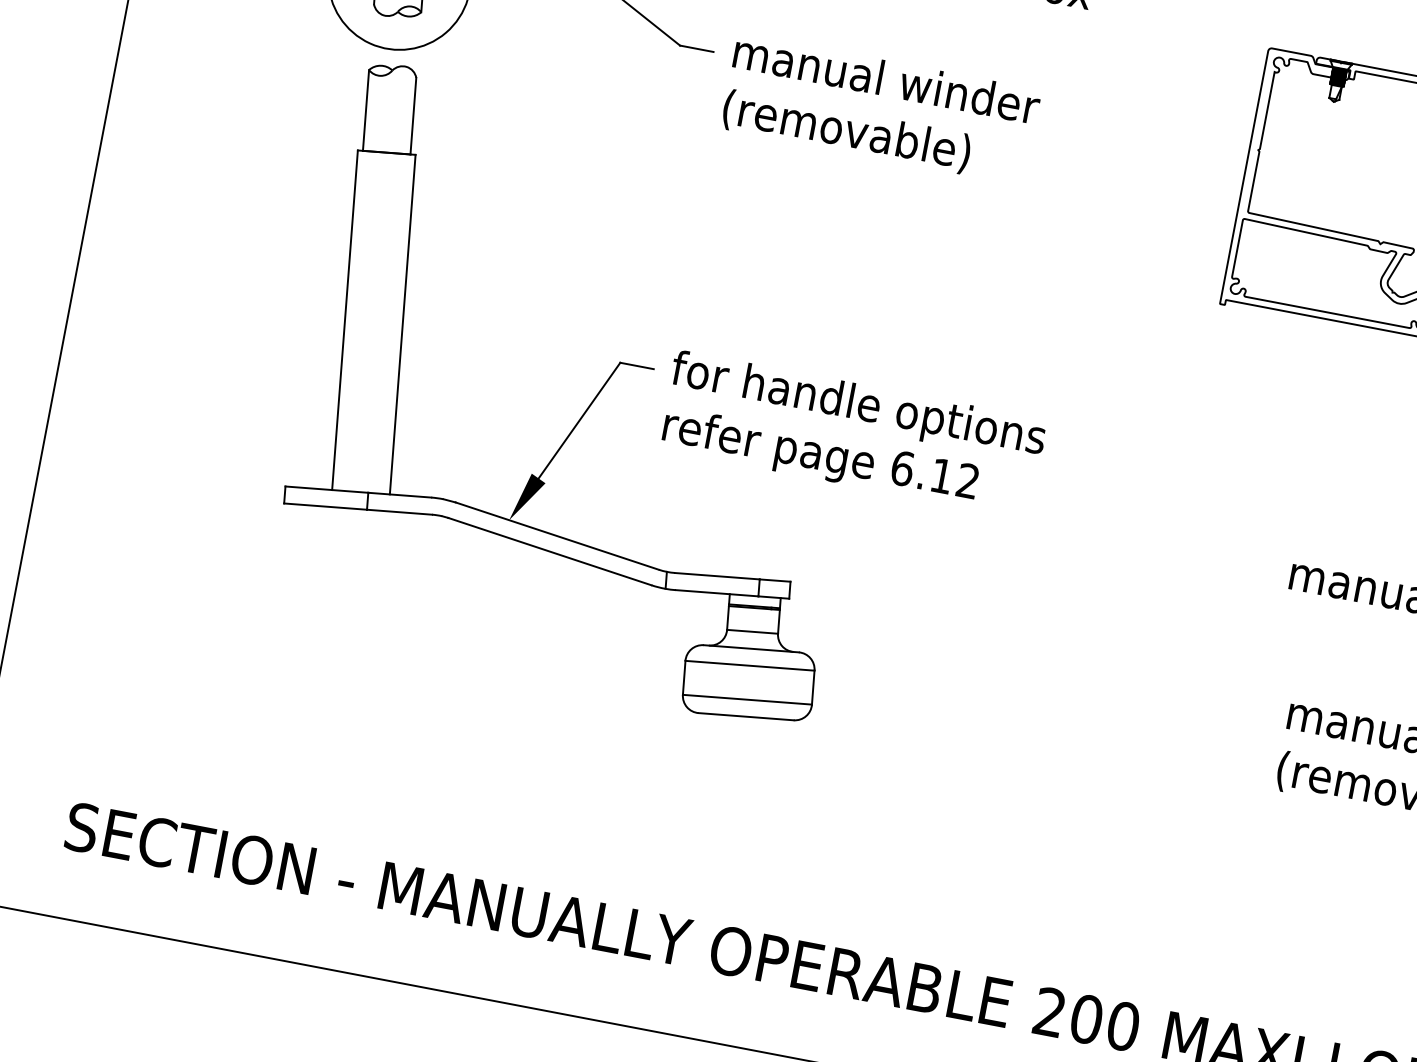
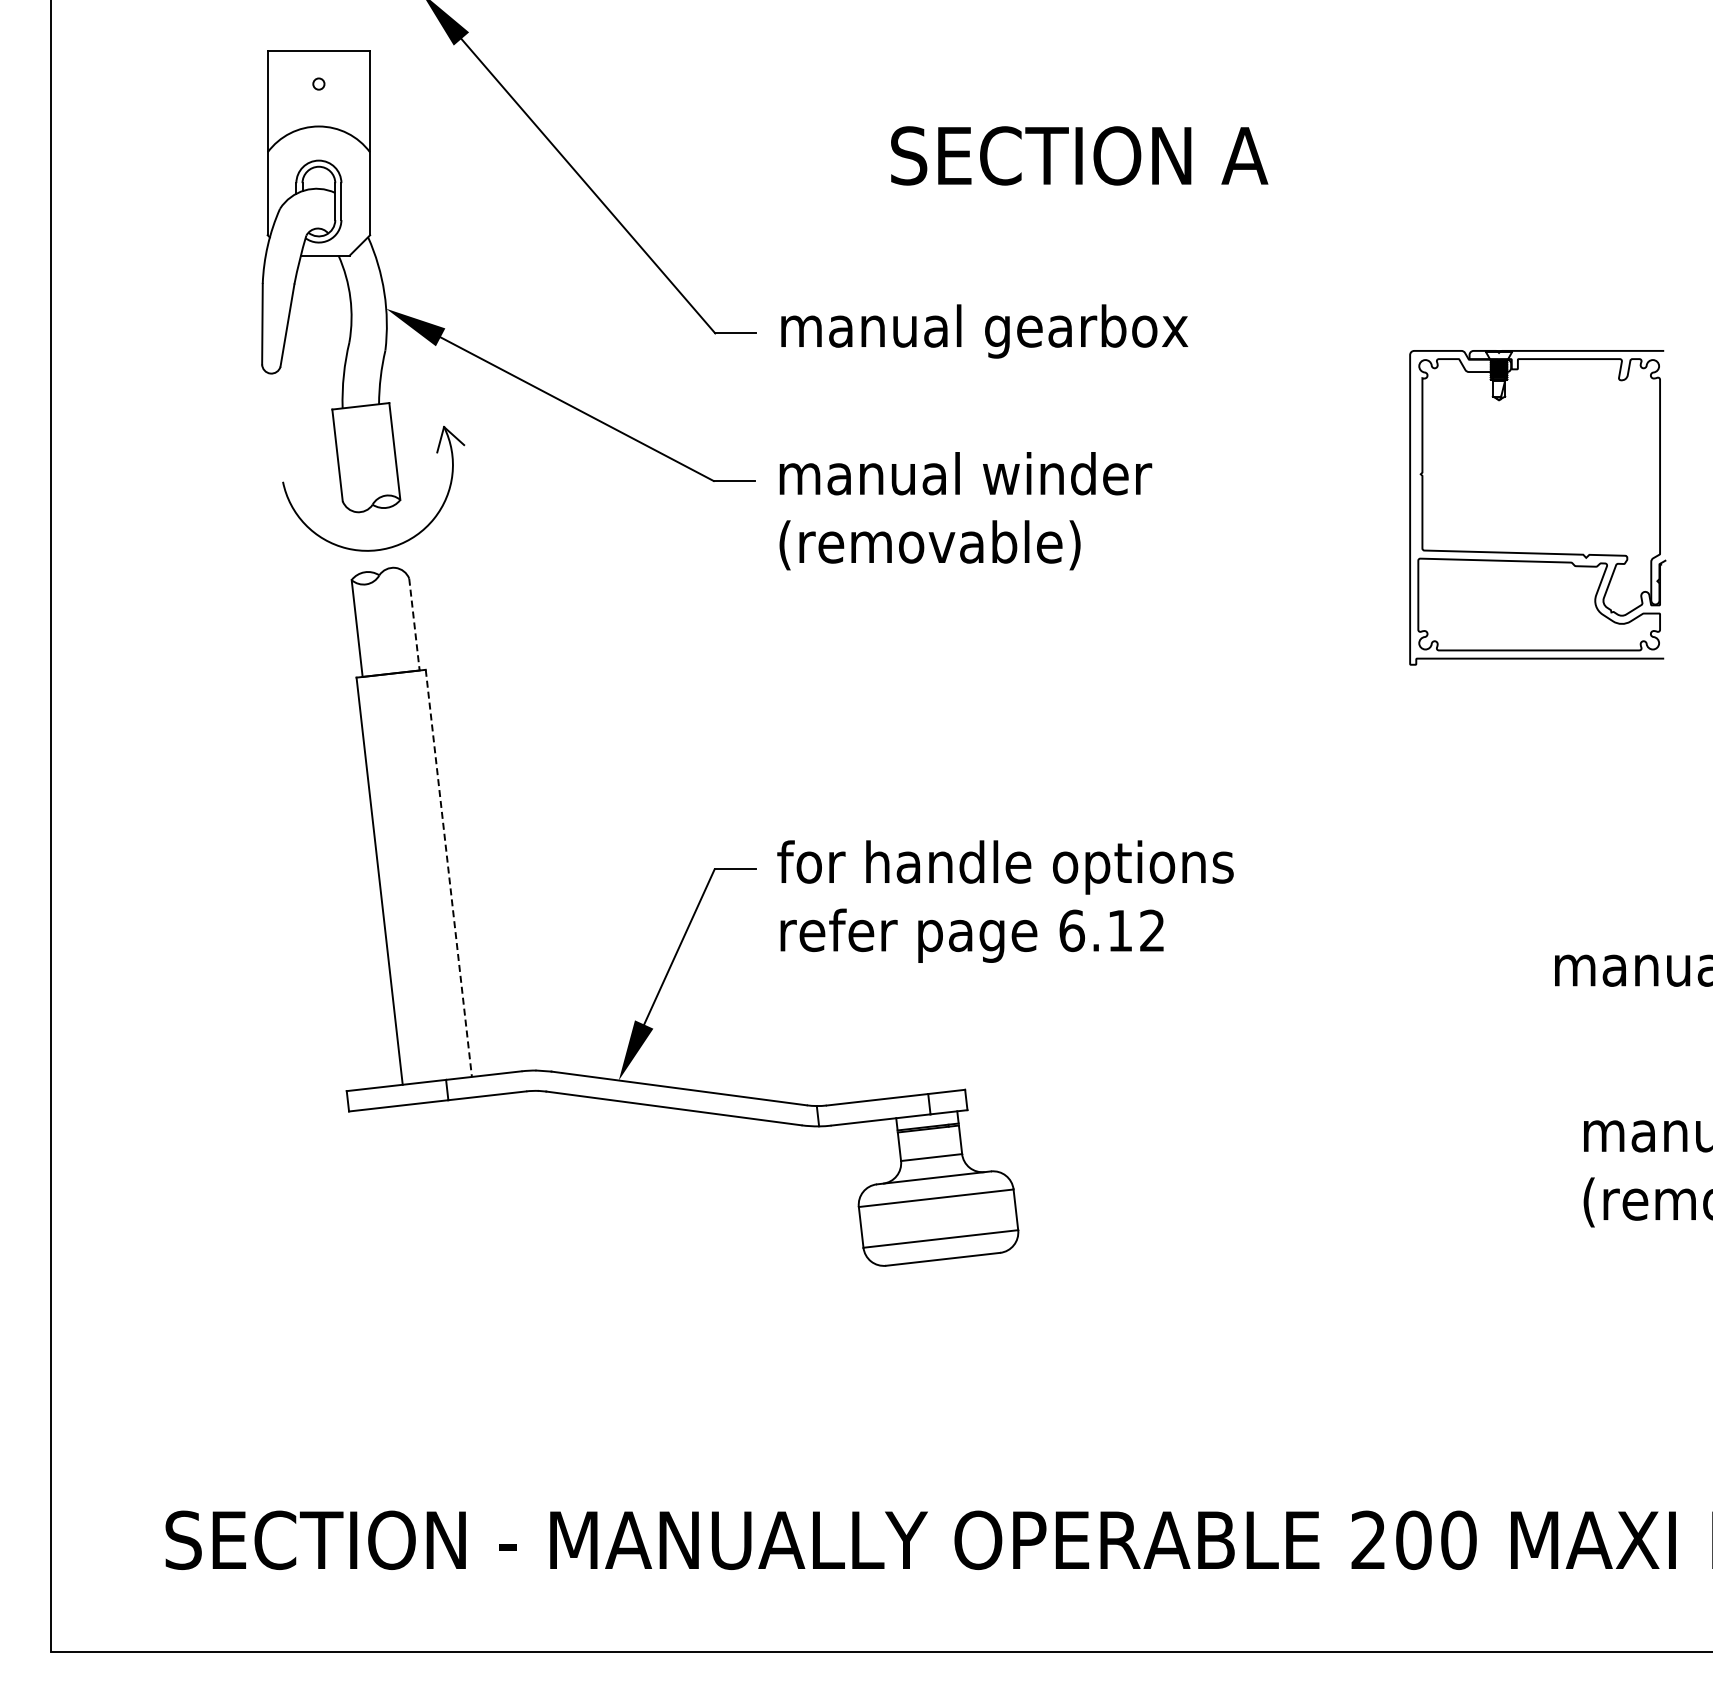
line: (413, 116) -> (414, 625), solid -> dashed
line: (402, 324) -> (448, 873), solid -> dashed

